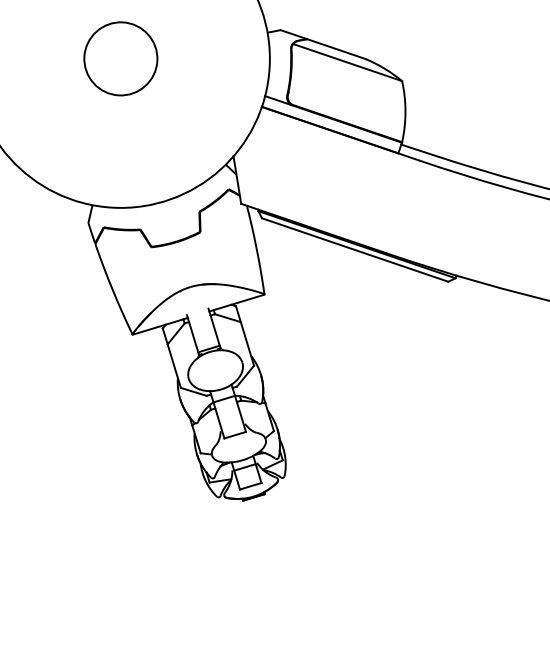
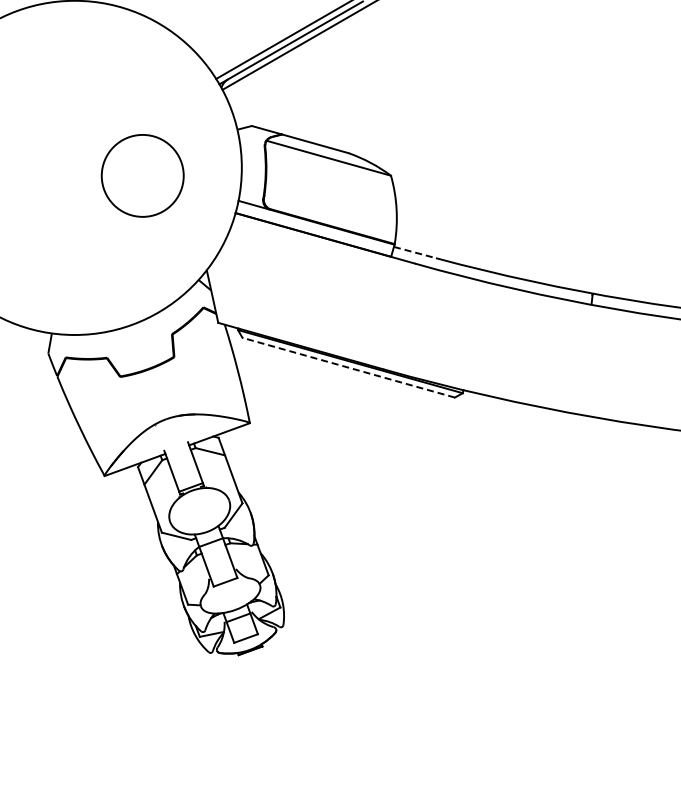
circle: (120, 58) -> (142, 175), moved
line: (419, 150) -> (414, 252), solid -> dashed
line: (355, 249) -> (348, 367), solid -> dashed

